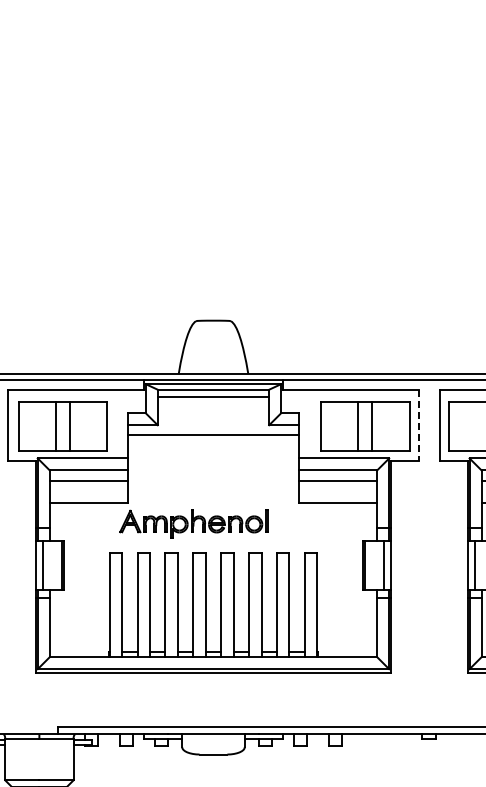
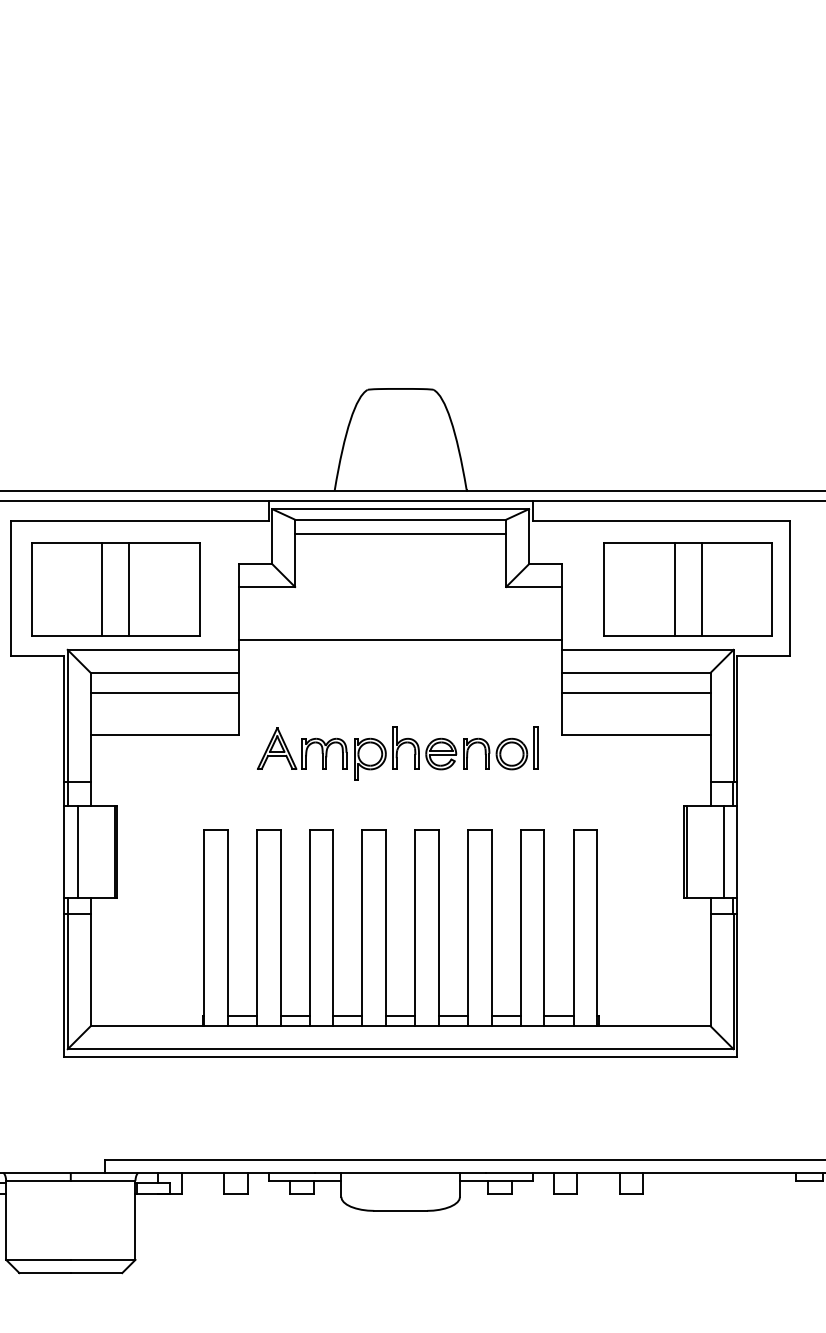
line: (418, 425) -> (789, 587), dashed -> solid
line: (213, 435) -> (400, 640), moved
part: (193, 523) -> (396, 752), moved

